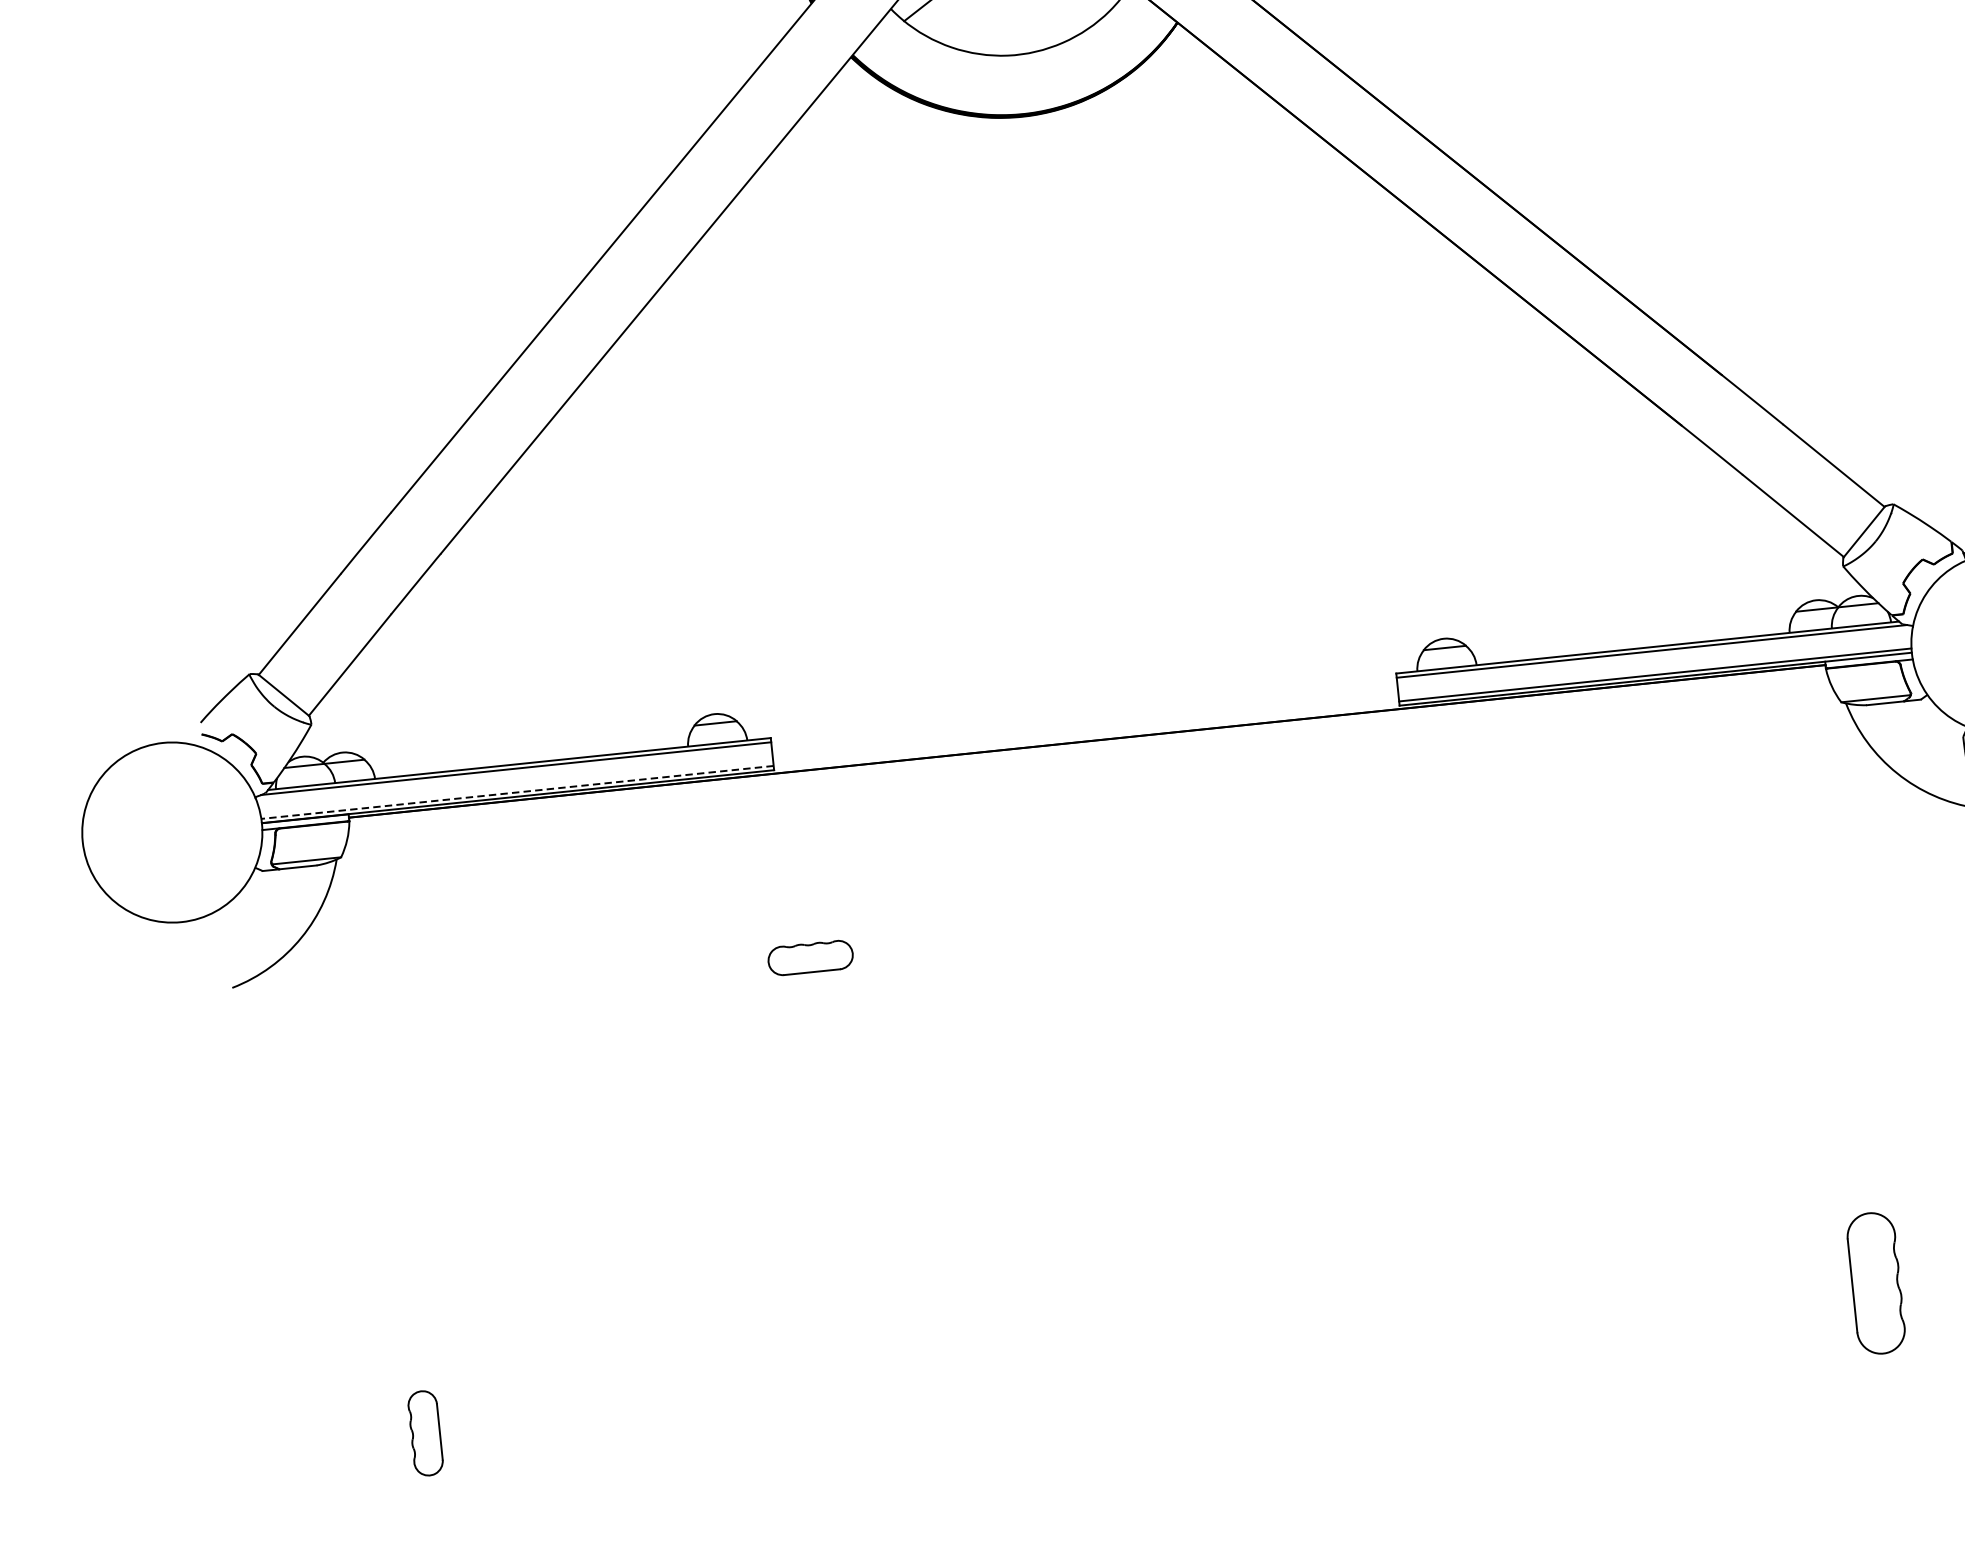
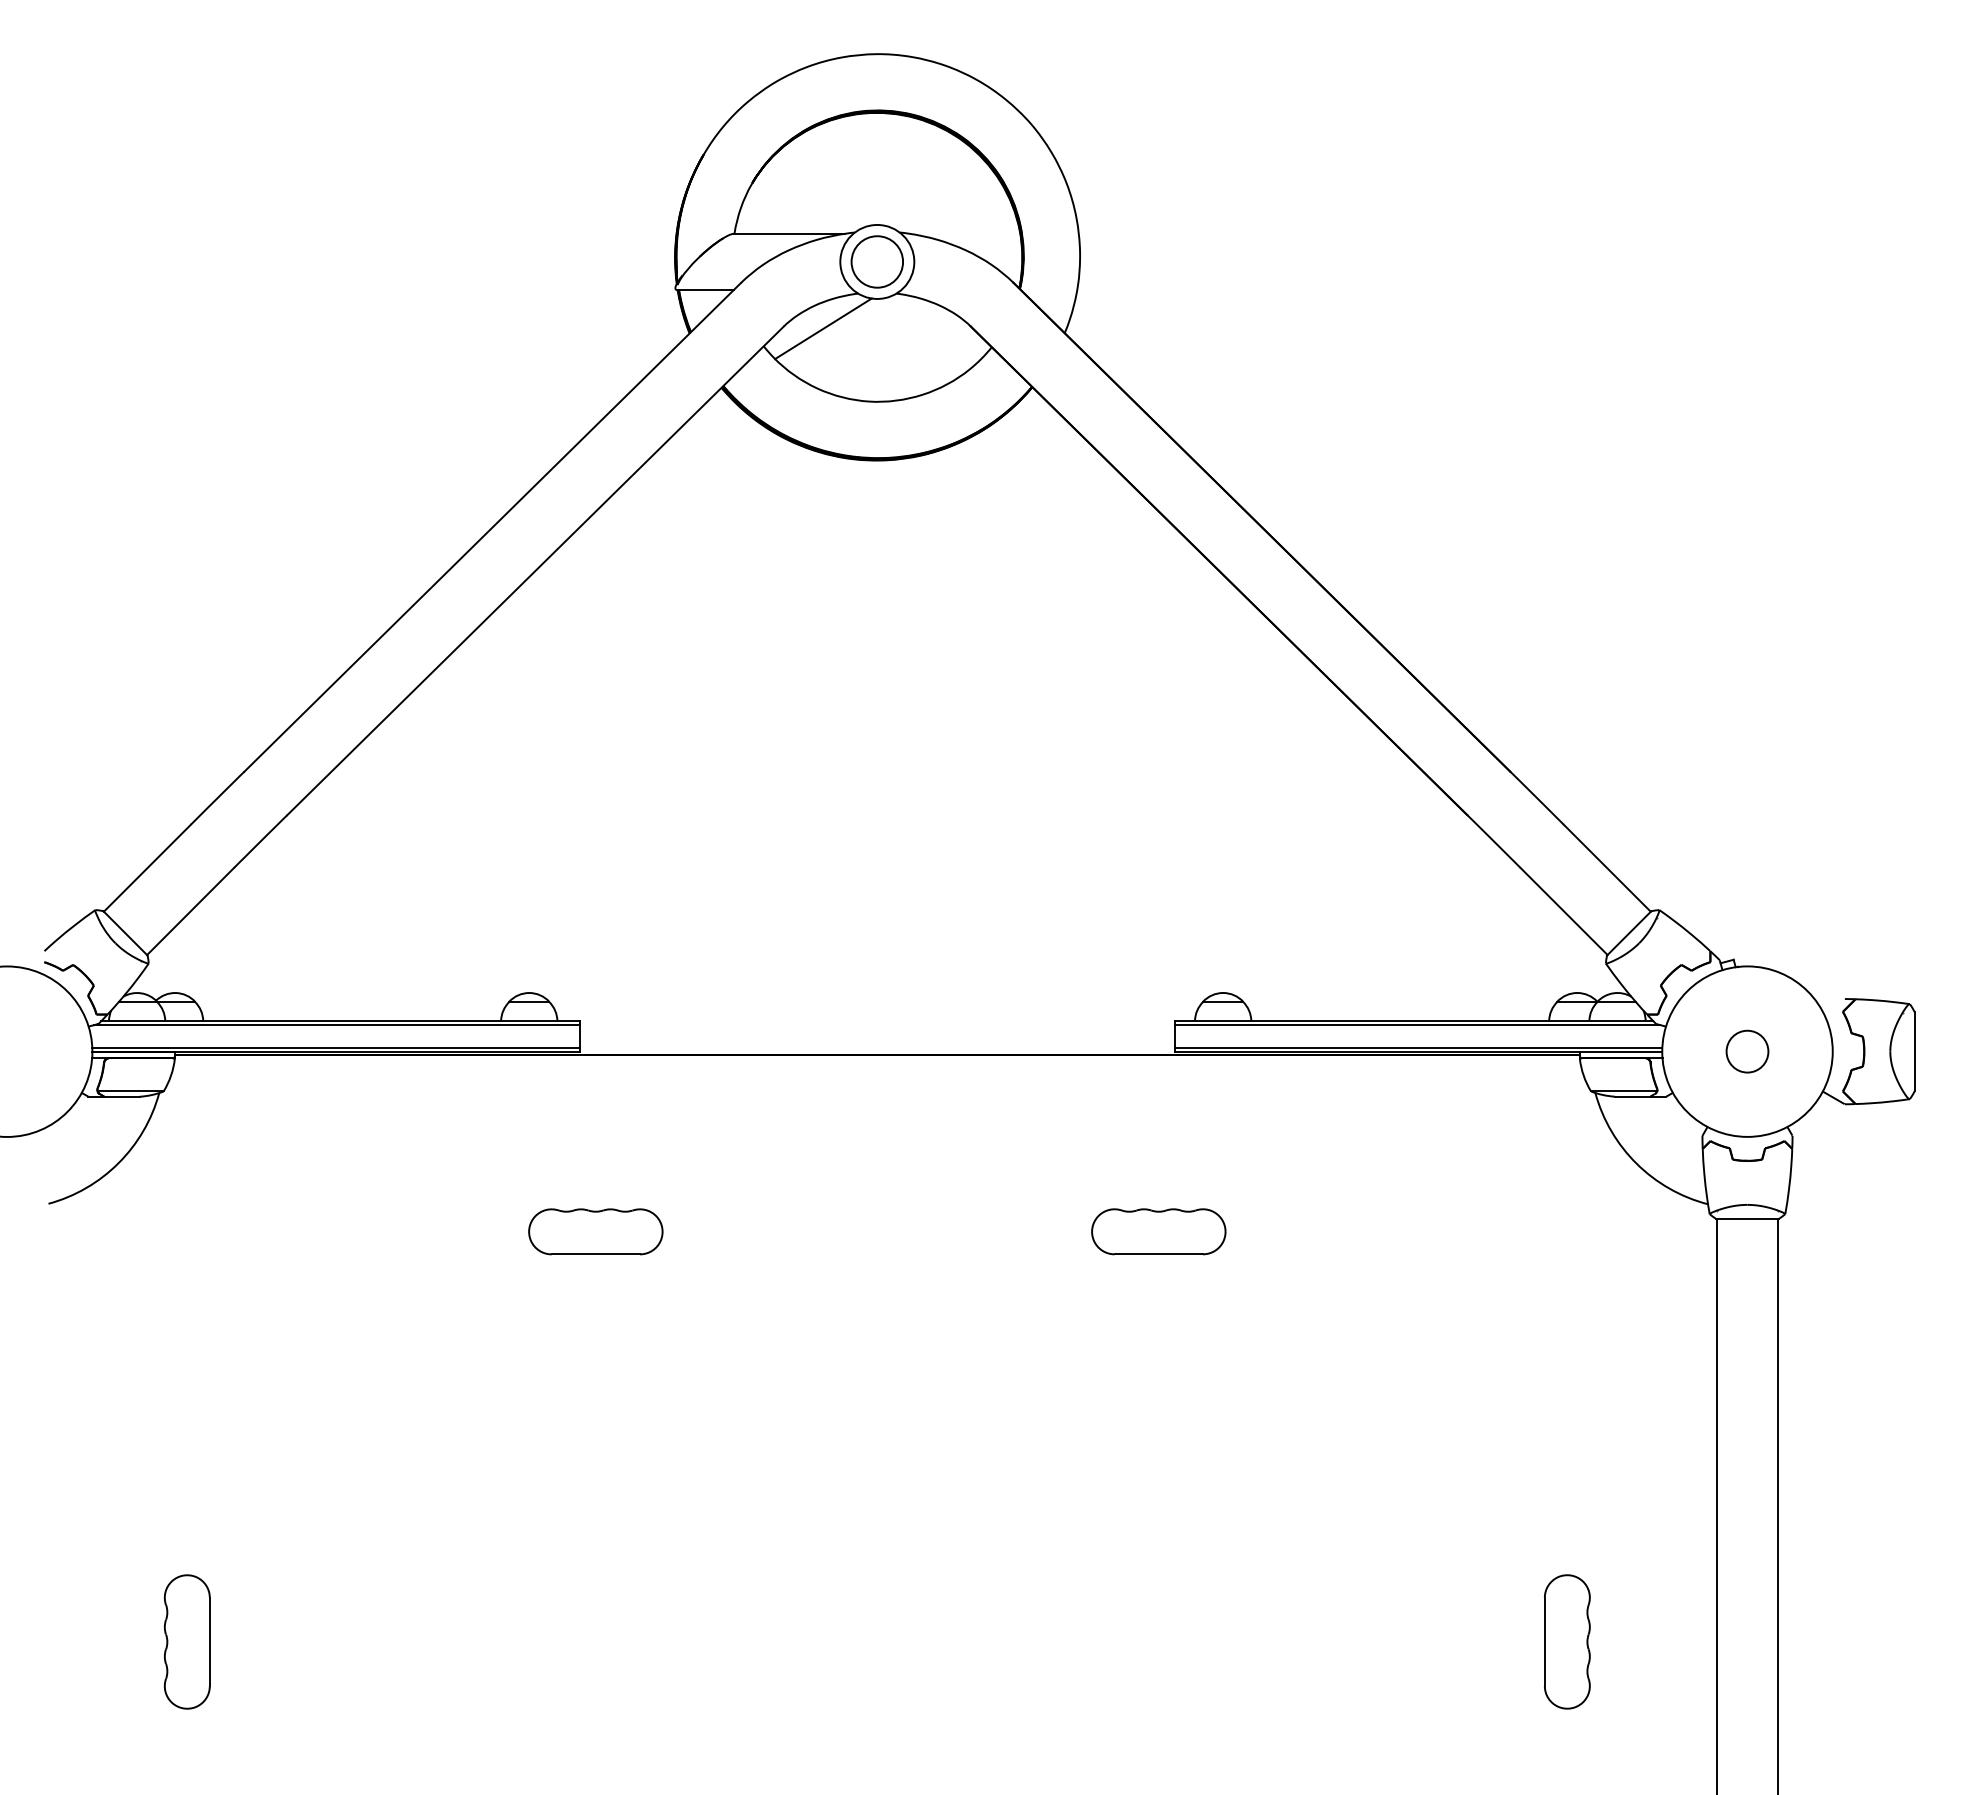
line: (518, 792) -> (336, 1047), dashed -> solid
part: (1401, 896) -> (1158, 1231), added
part: (810, 957) -> (595, 1231), size x1.67
part: (424, 1432) -> (186, 1641), size x1.67

